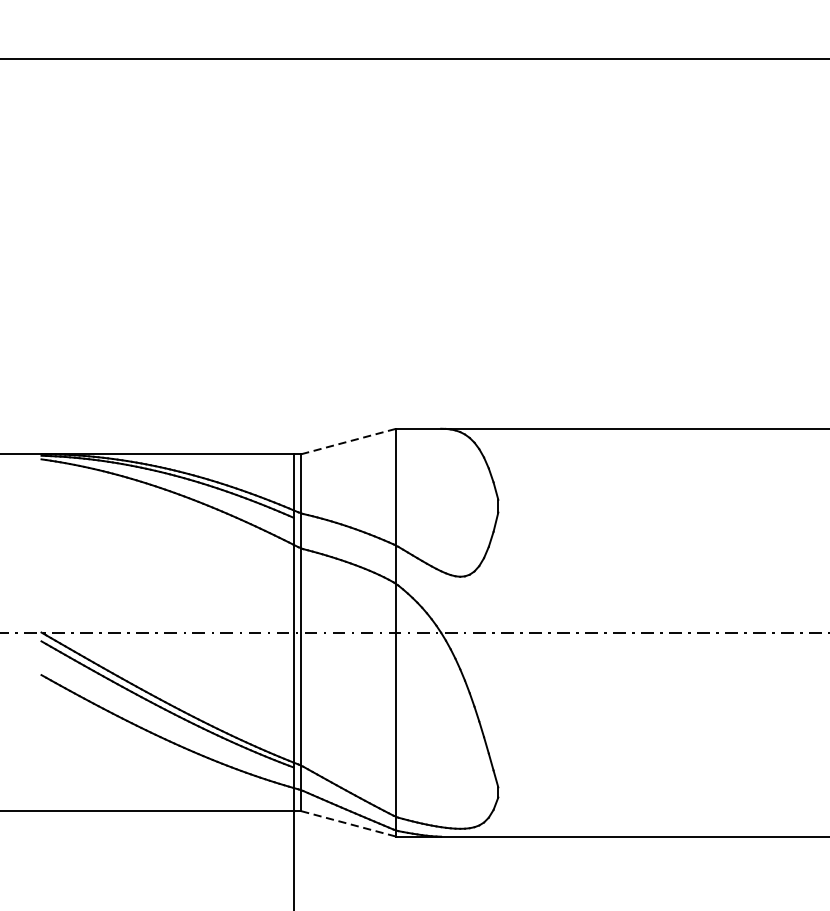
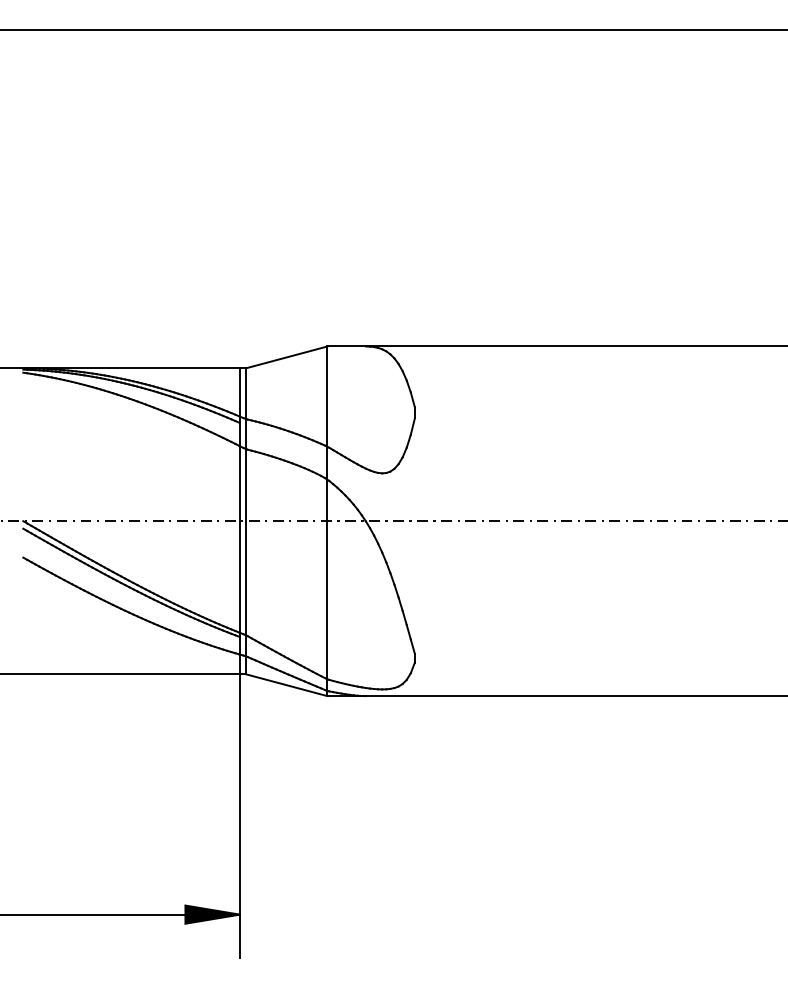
line: (349, 441) -> (287, 357), dashed -> solid
line: (349, 824) -> (287, 685), dashed -> solid

